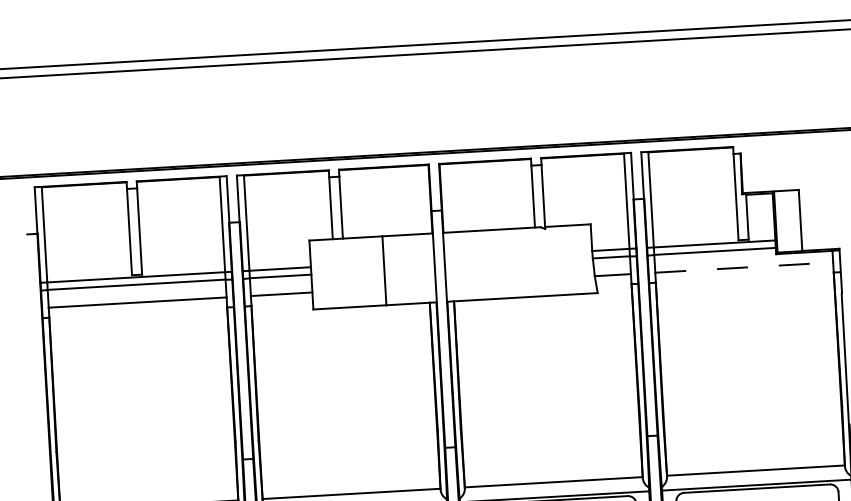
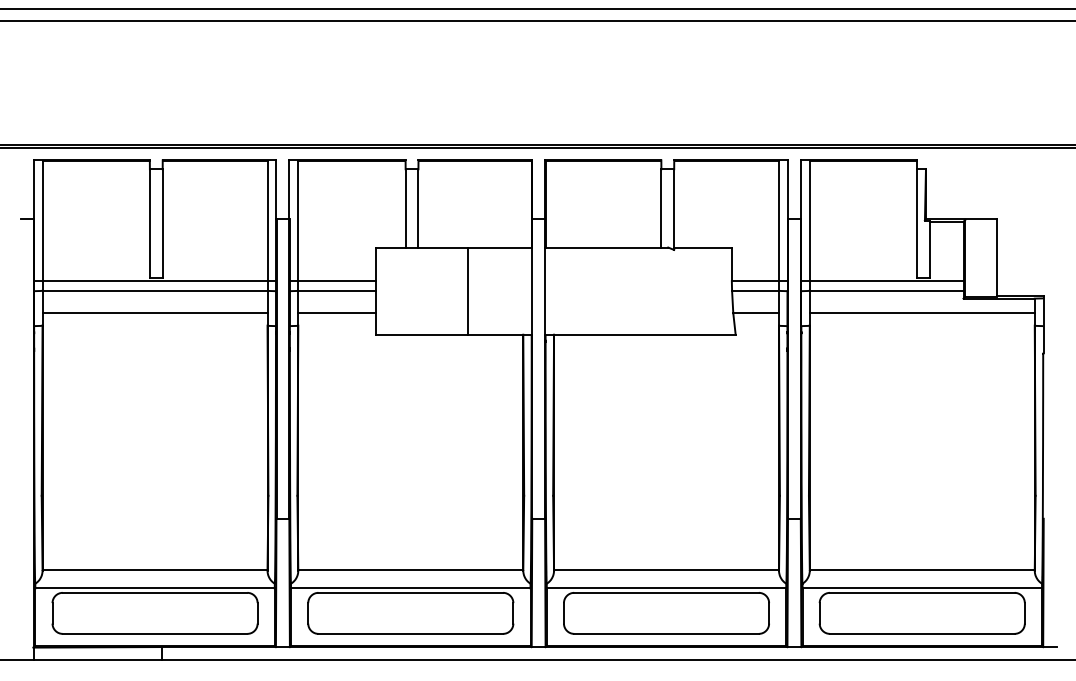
line: (744, 267) -> (922, 313), dashed -> solid

